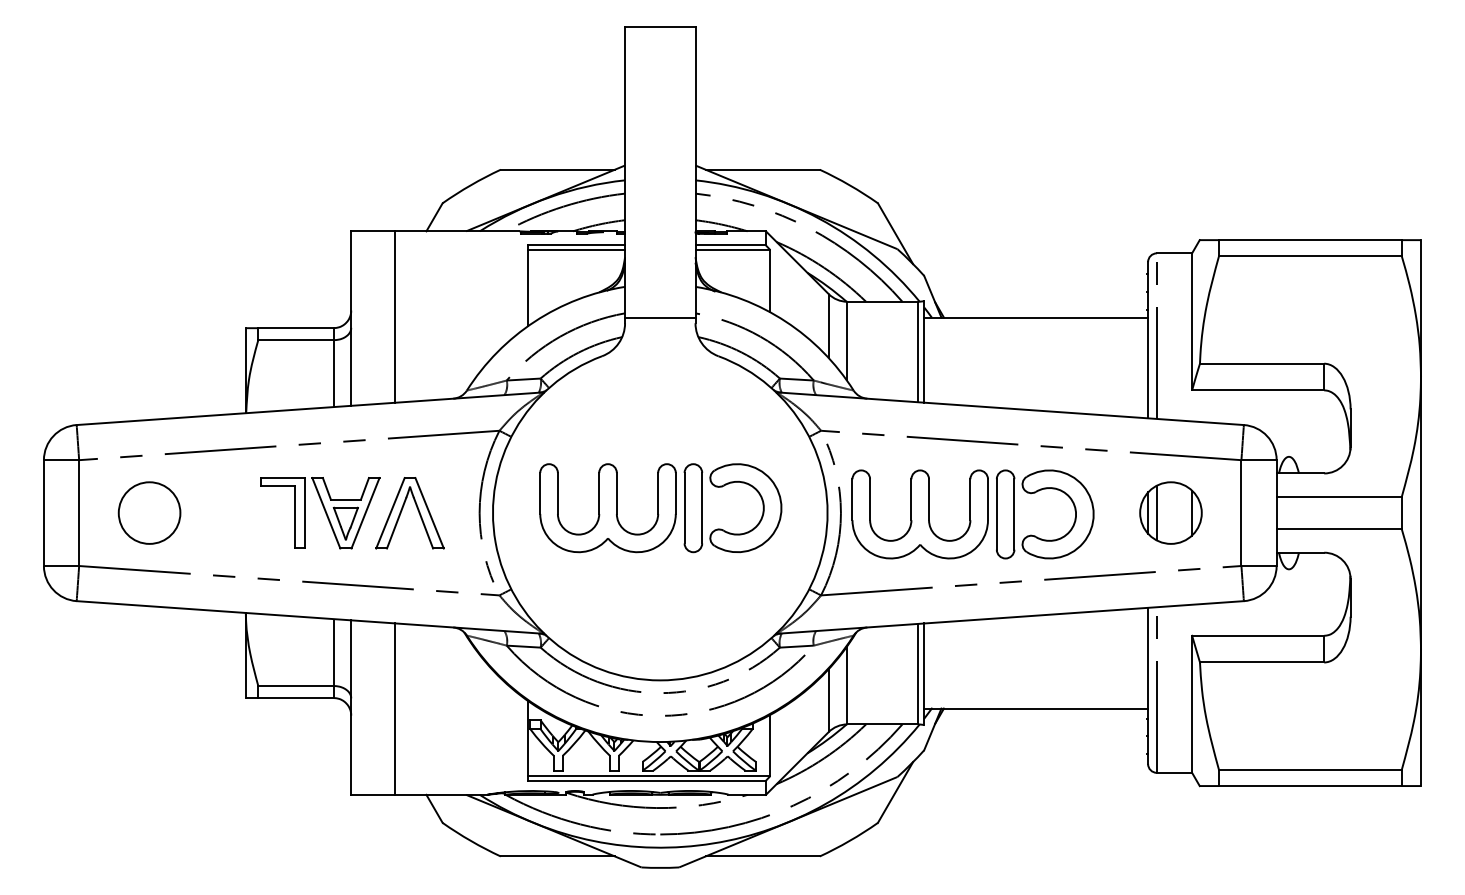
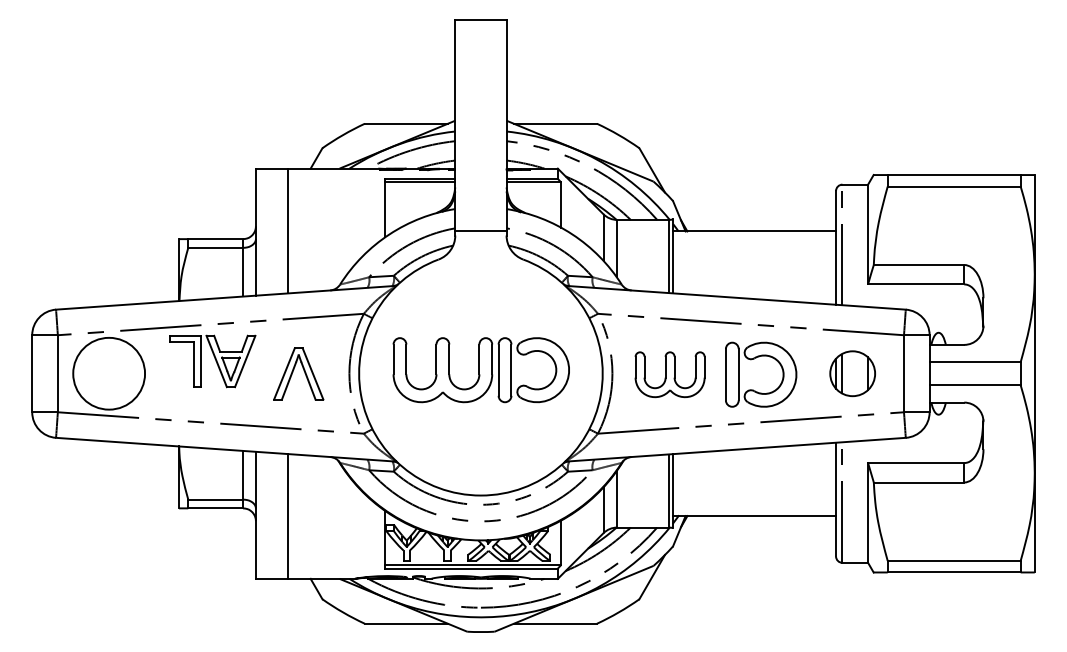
circle: (149, 512) -> (109, 373), size x1.6
part: (320, 513) -> (212, 361), moved
part: (919, 514) -> (669, 374), size x0.7

